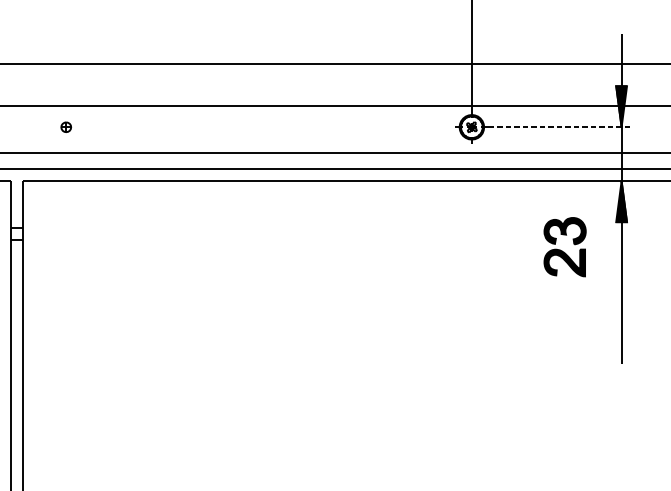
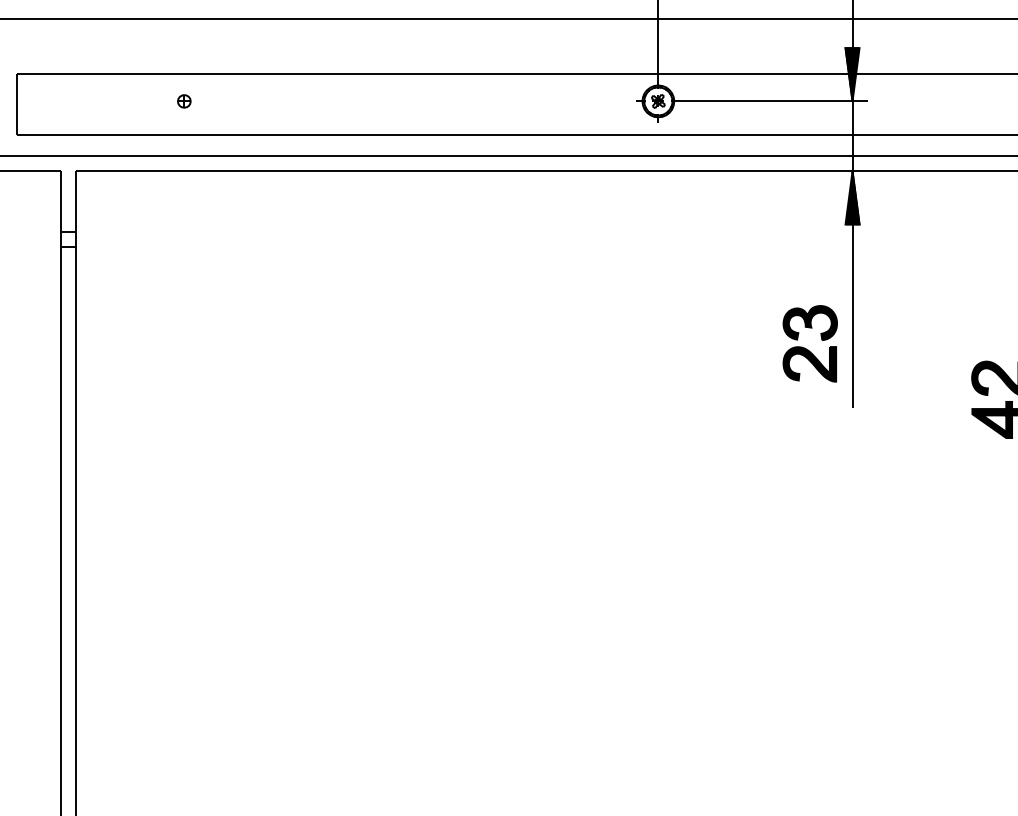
part: (66, 127) -> (184, 101), moved
line: (561, 127) -> (774, 101), dashed -> solid
part: (564, 246) -> (809, 343), moved

